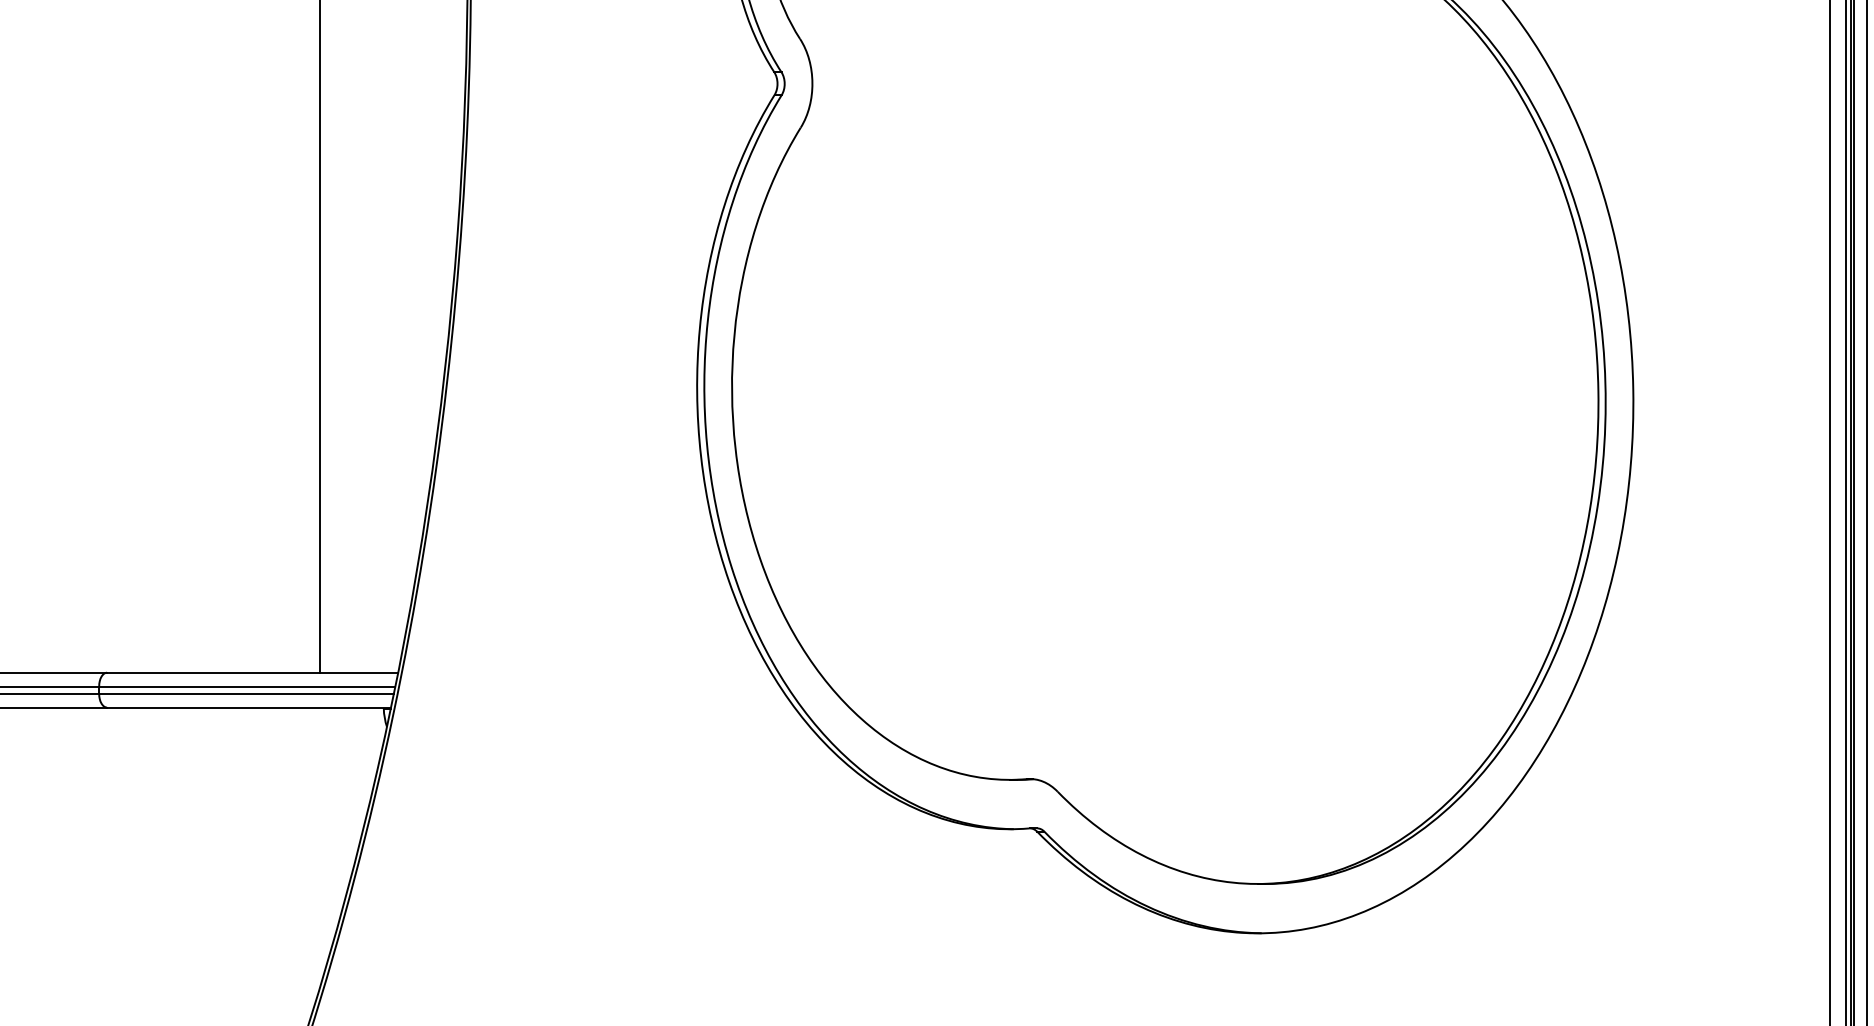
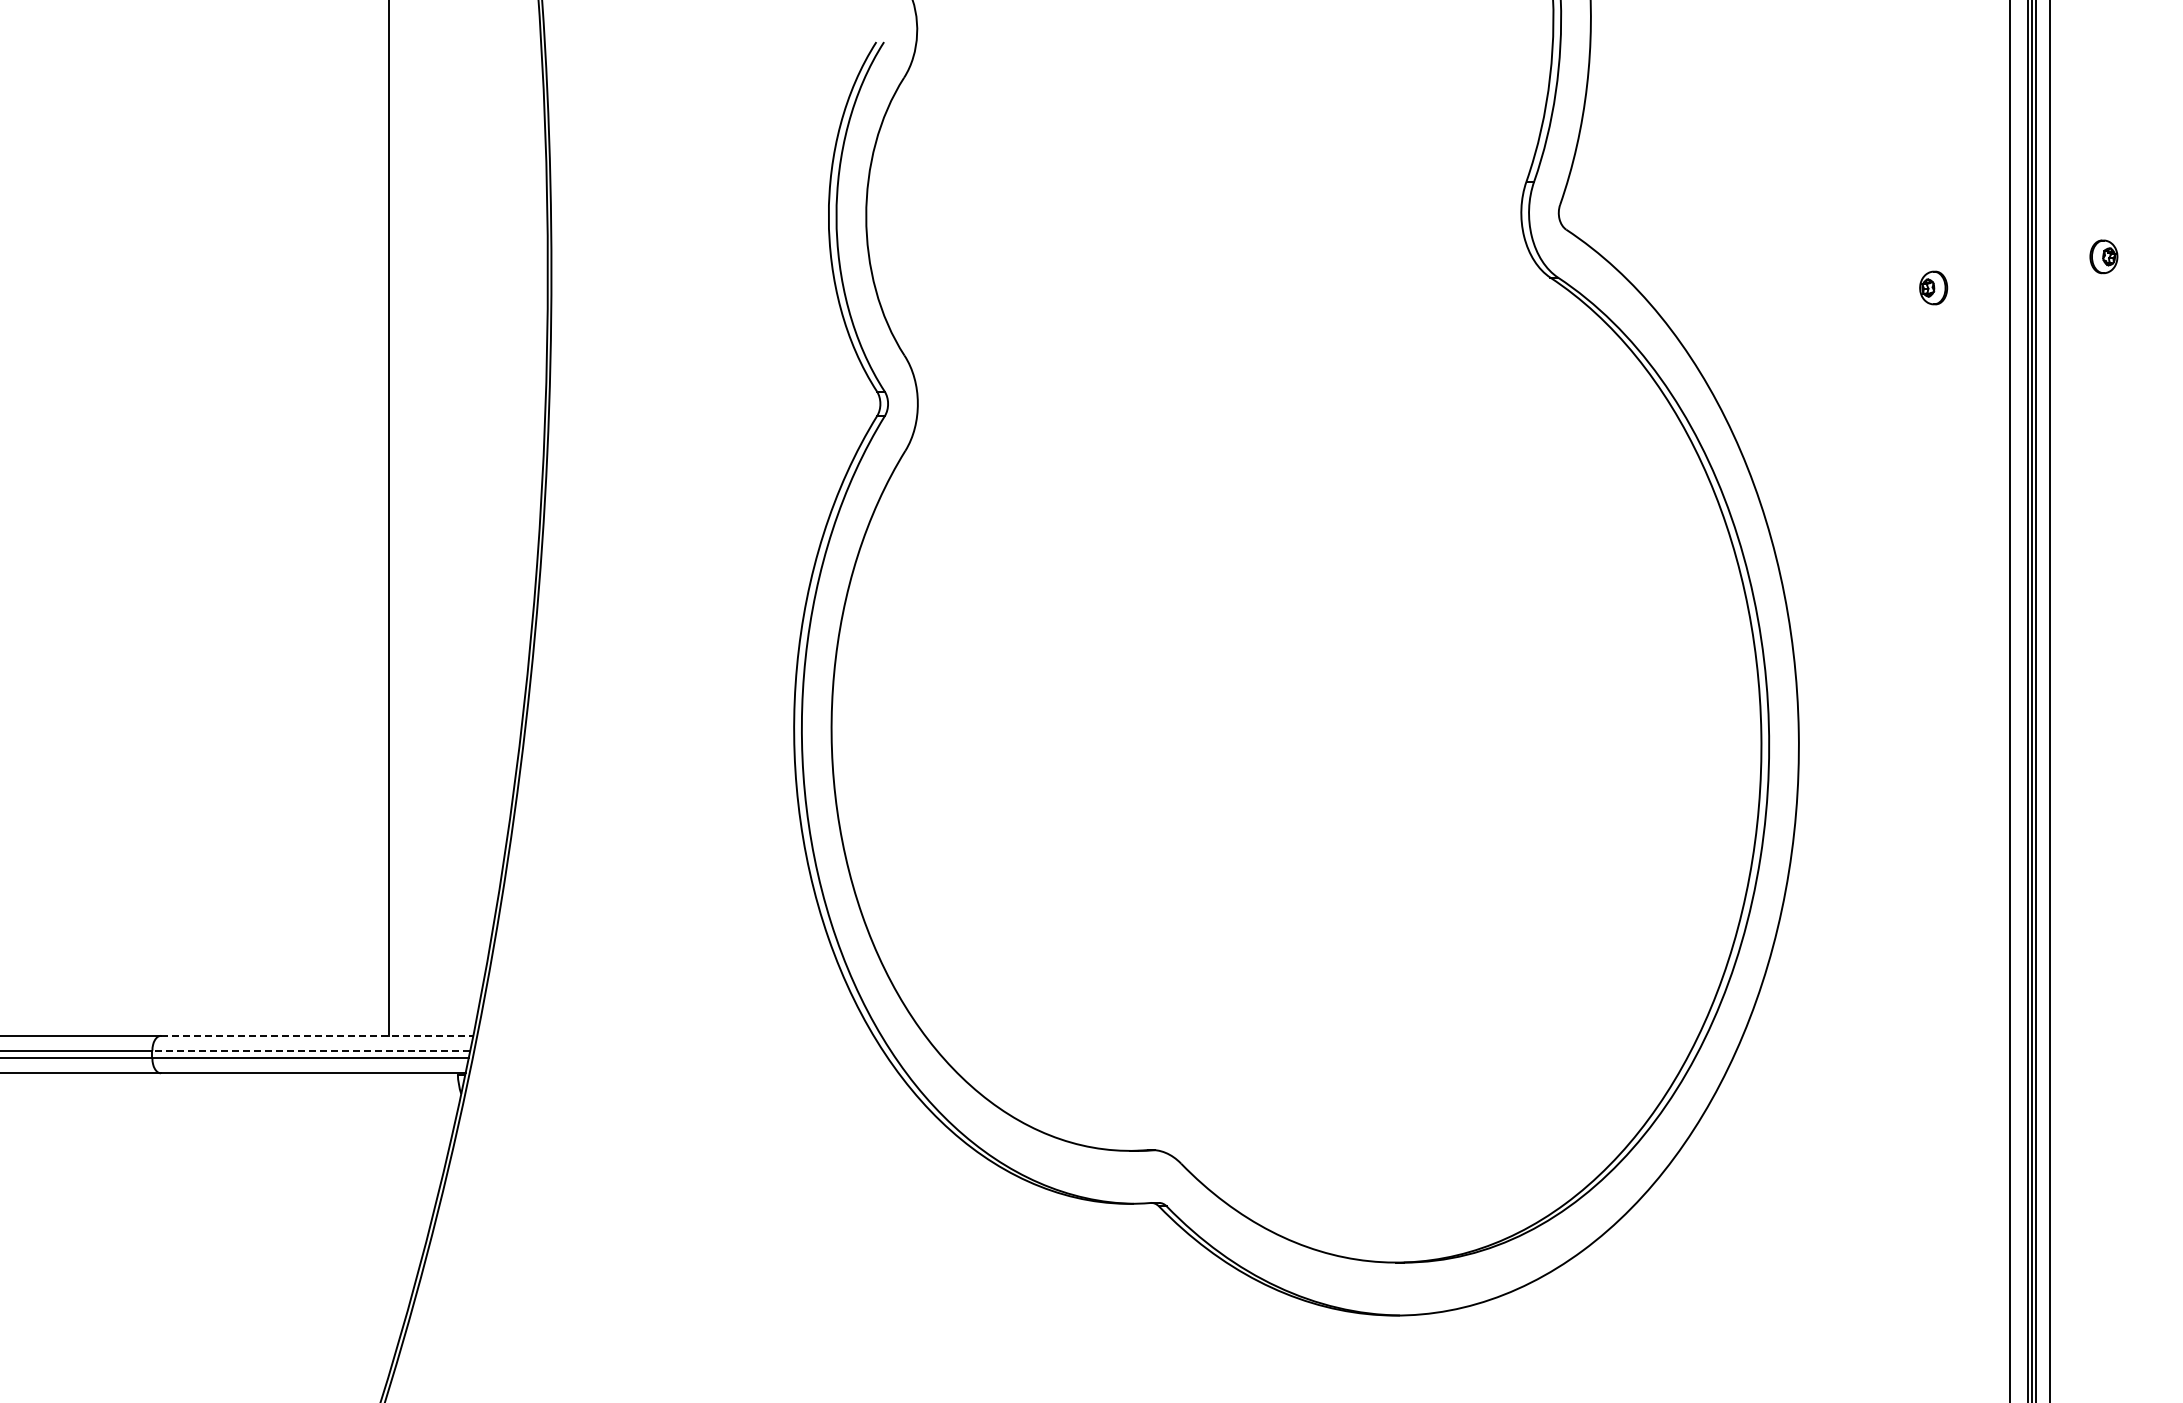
line: (253, 672) -> (317, 1035), solid -> dashed
line: (247, 686) -> (311, 1050), solid -> dashed

